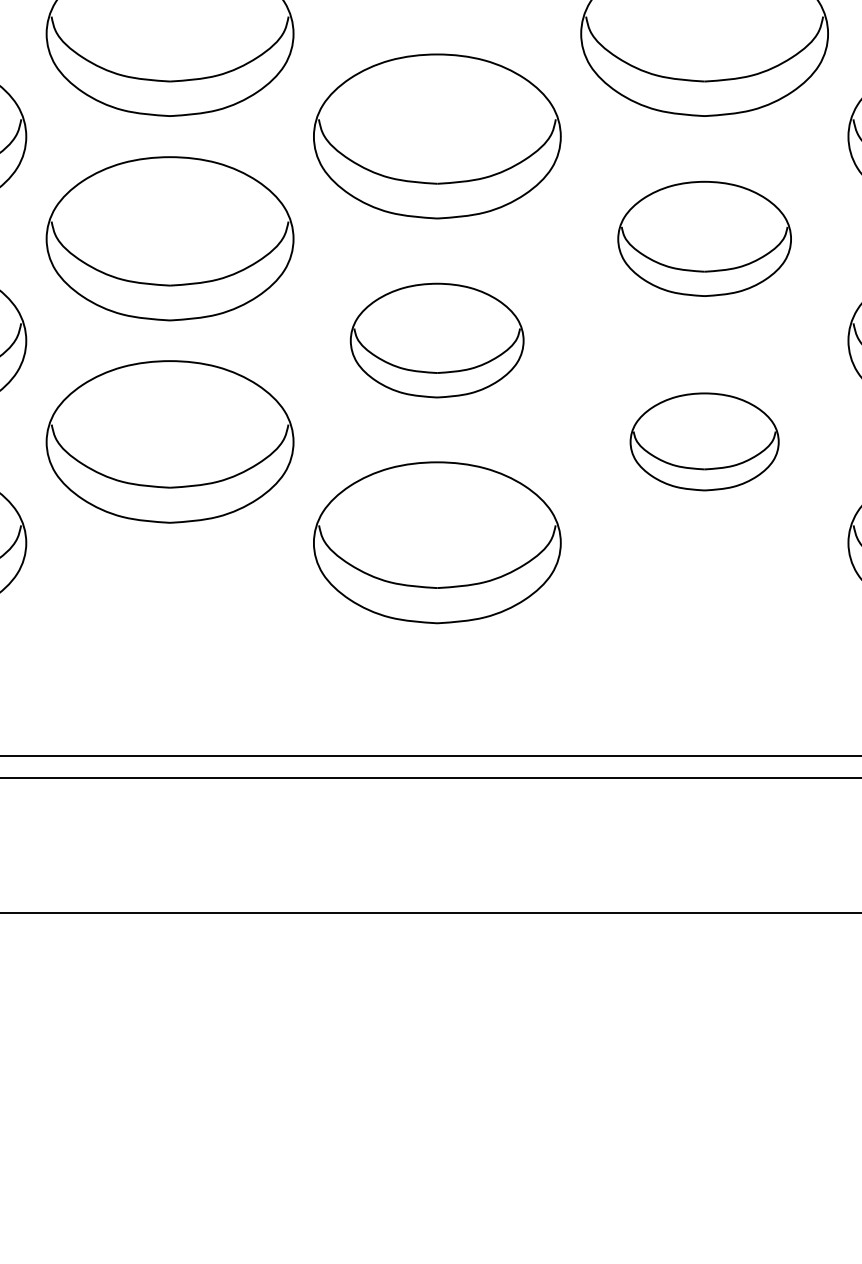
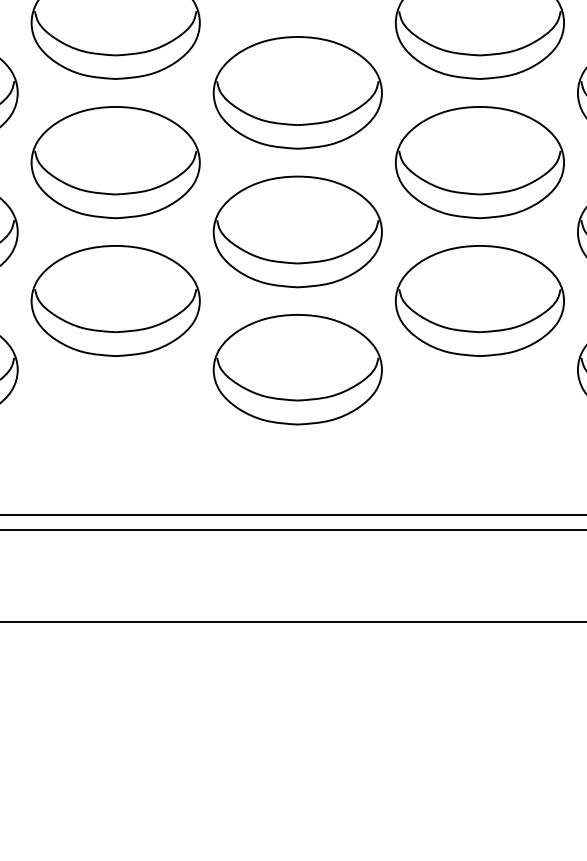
part: (703, 238) -> (479, 162), size x1.43
part: (436, 339) -> (297, 231), size x1.43
part: (703, 441) -> (479, 300), size x1.67

